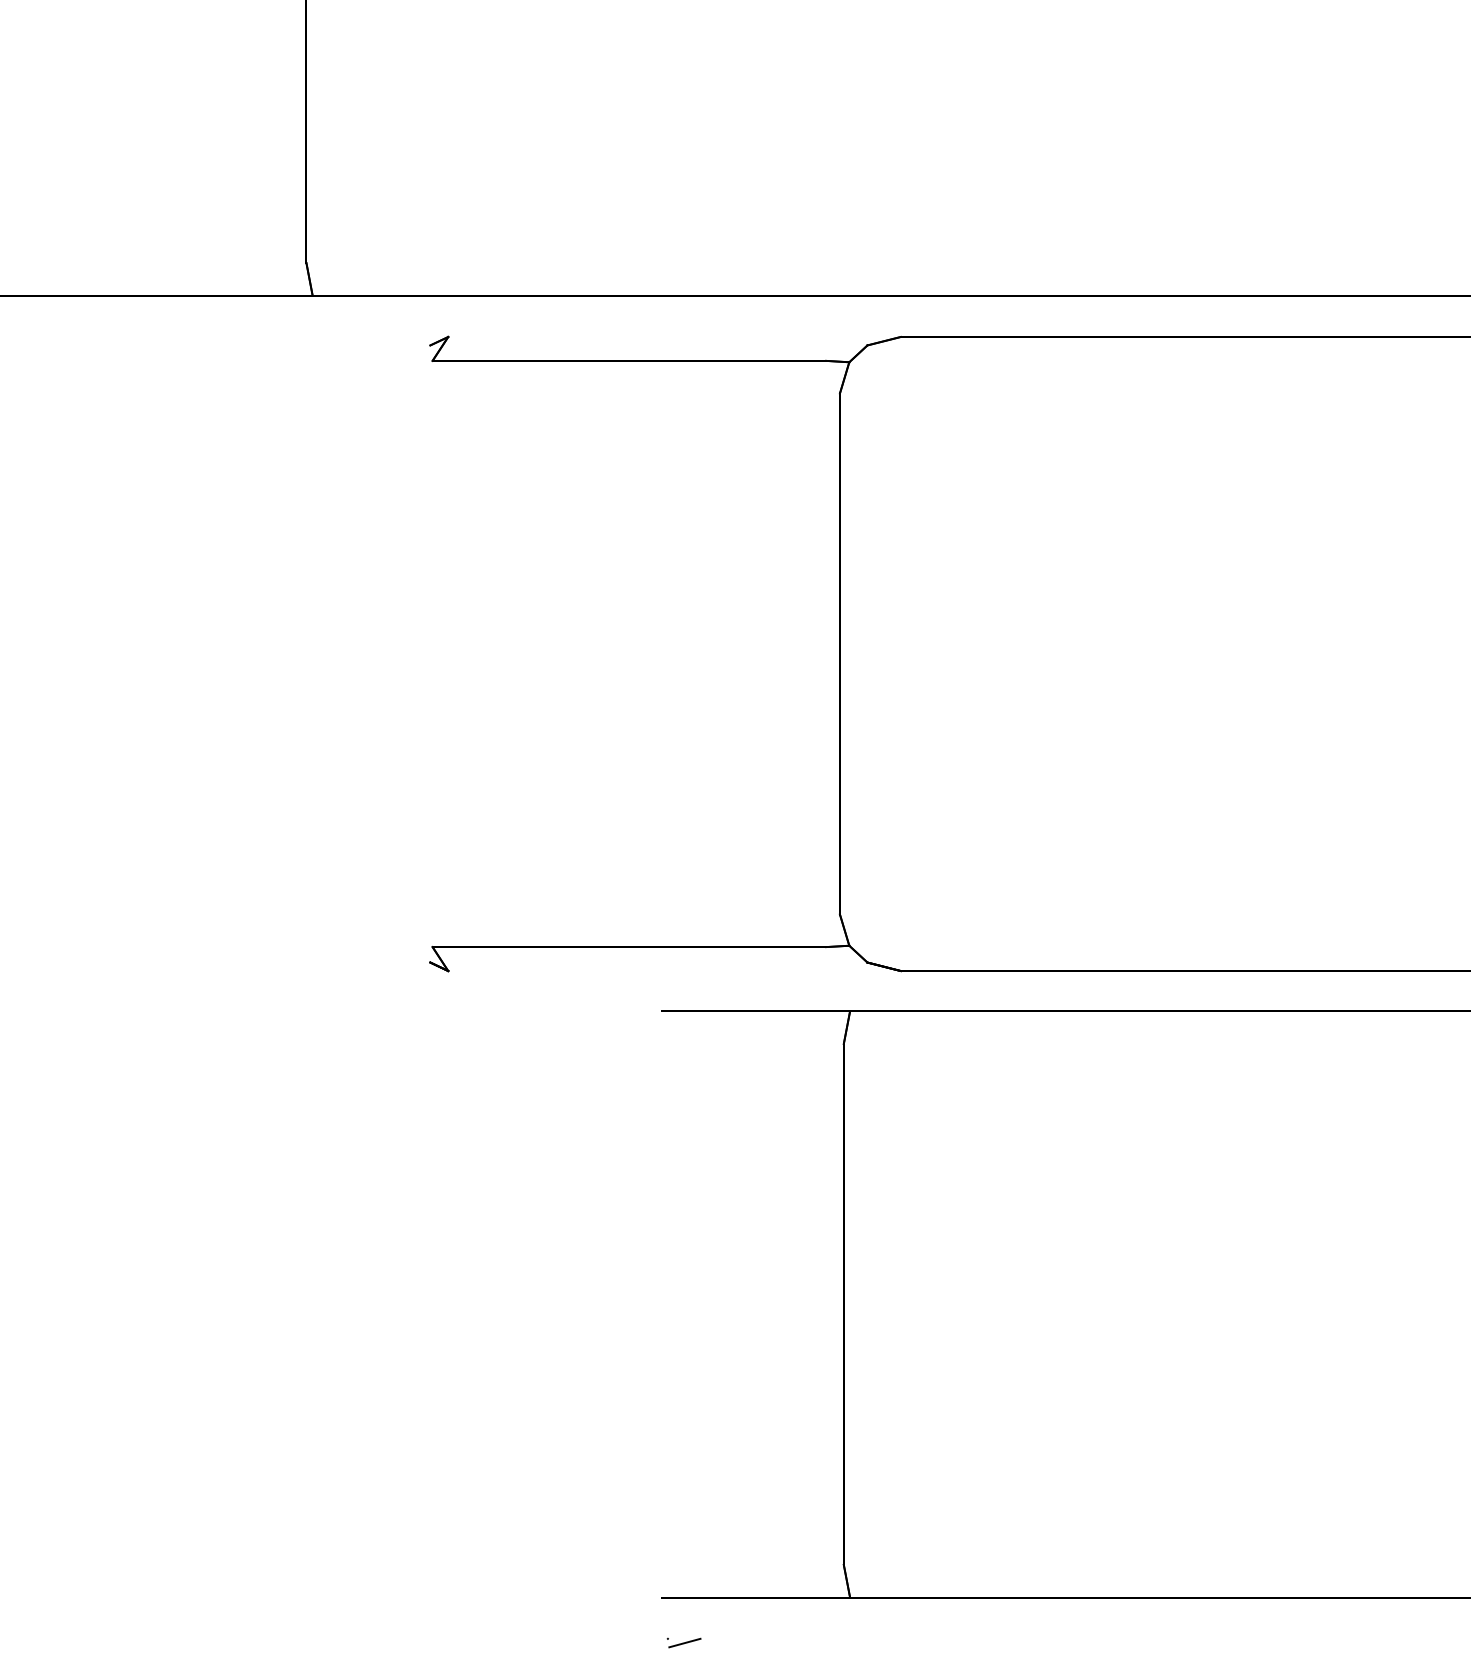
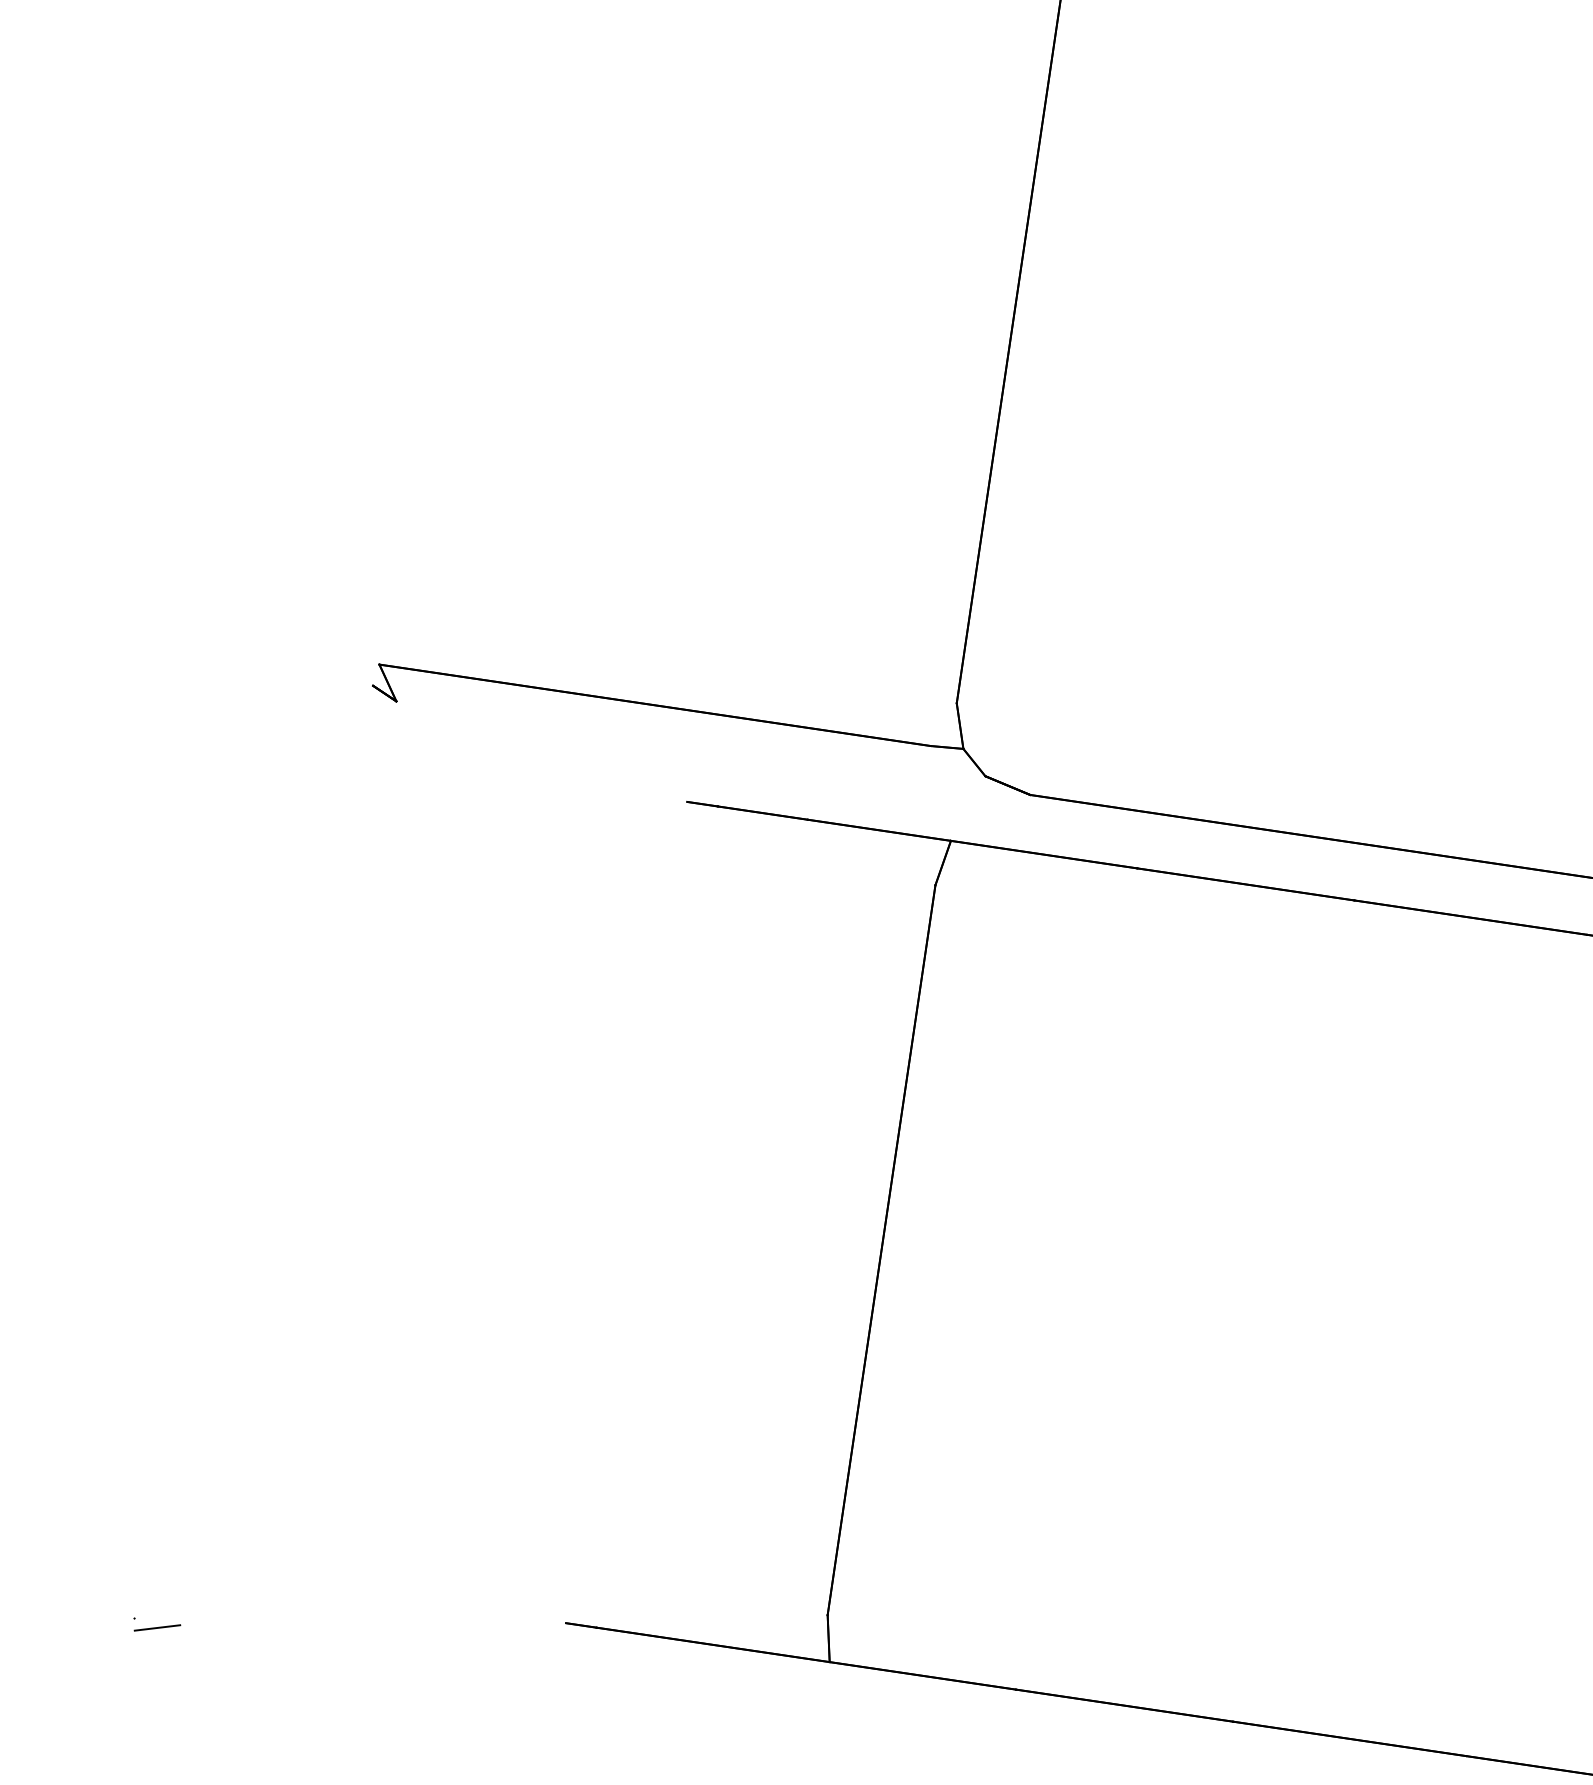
part: (683, 1642) -> (155, 1626), moved

